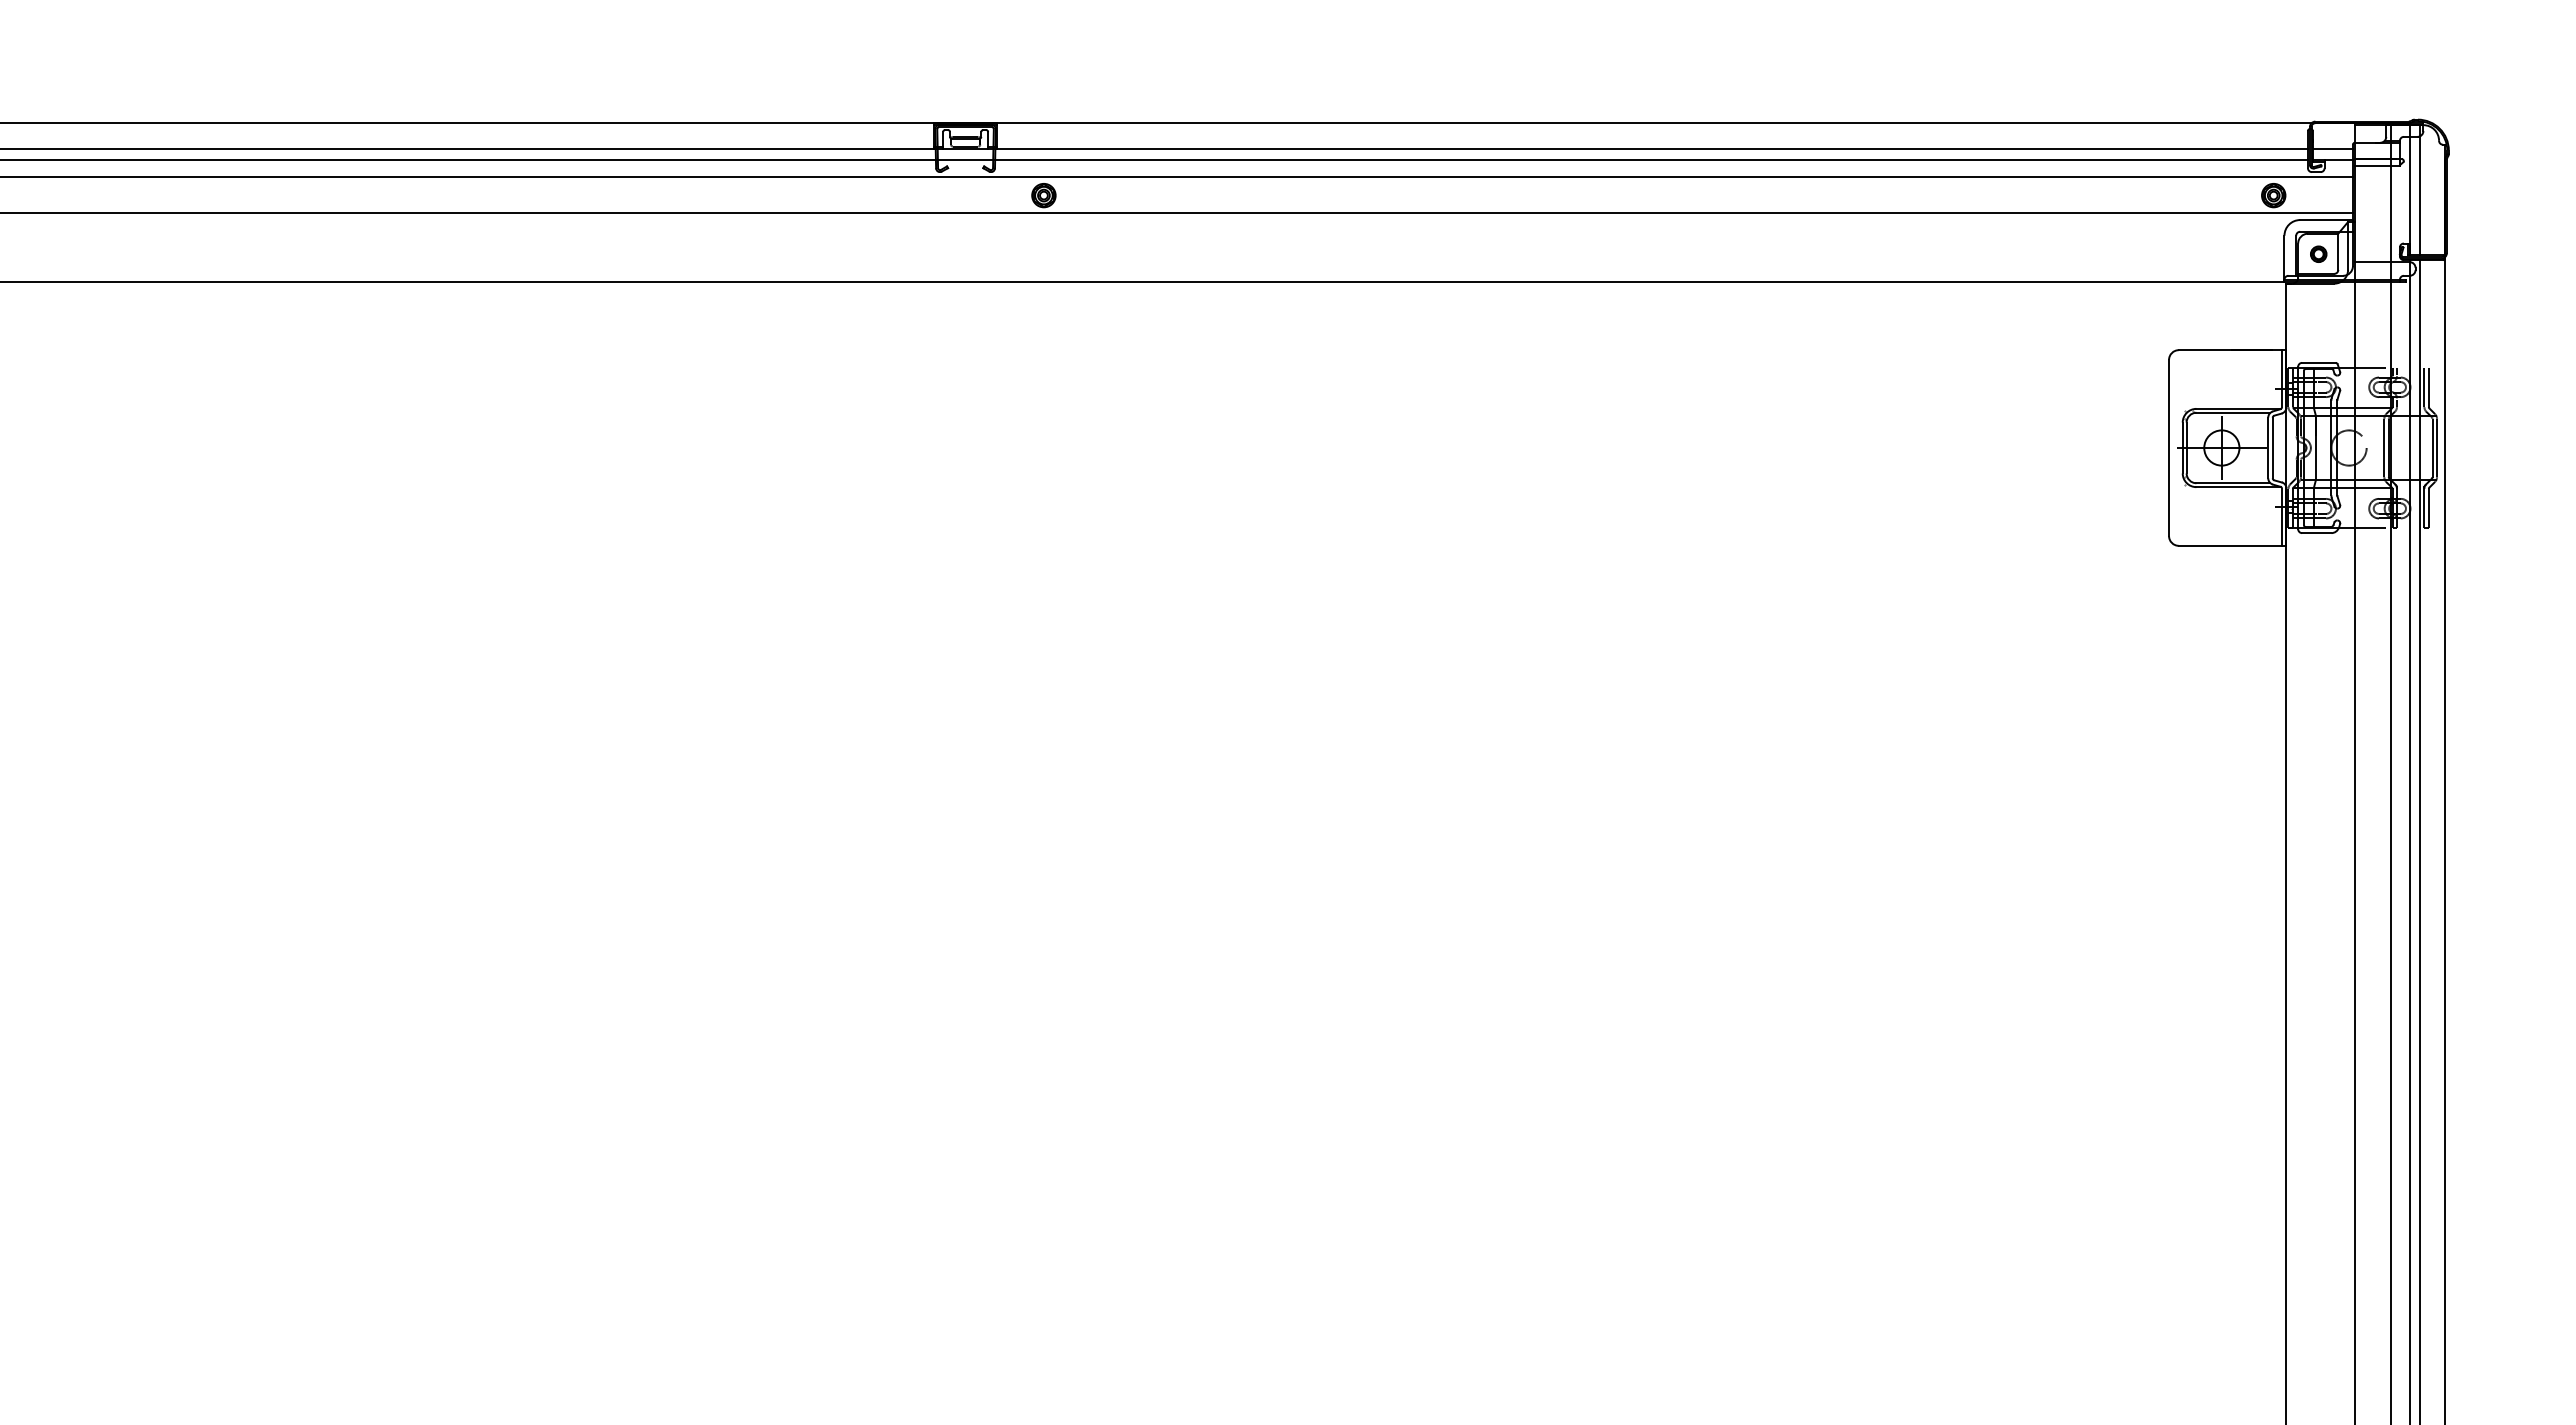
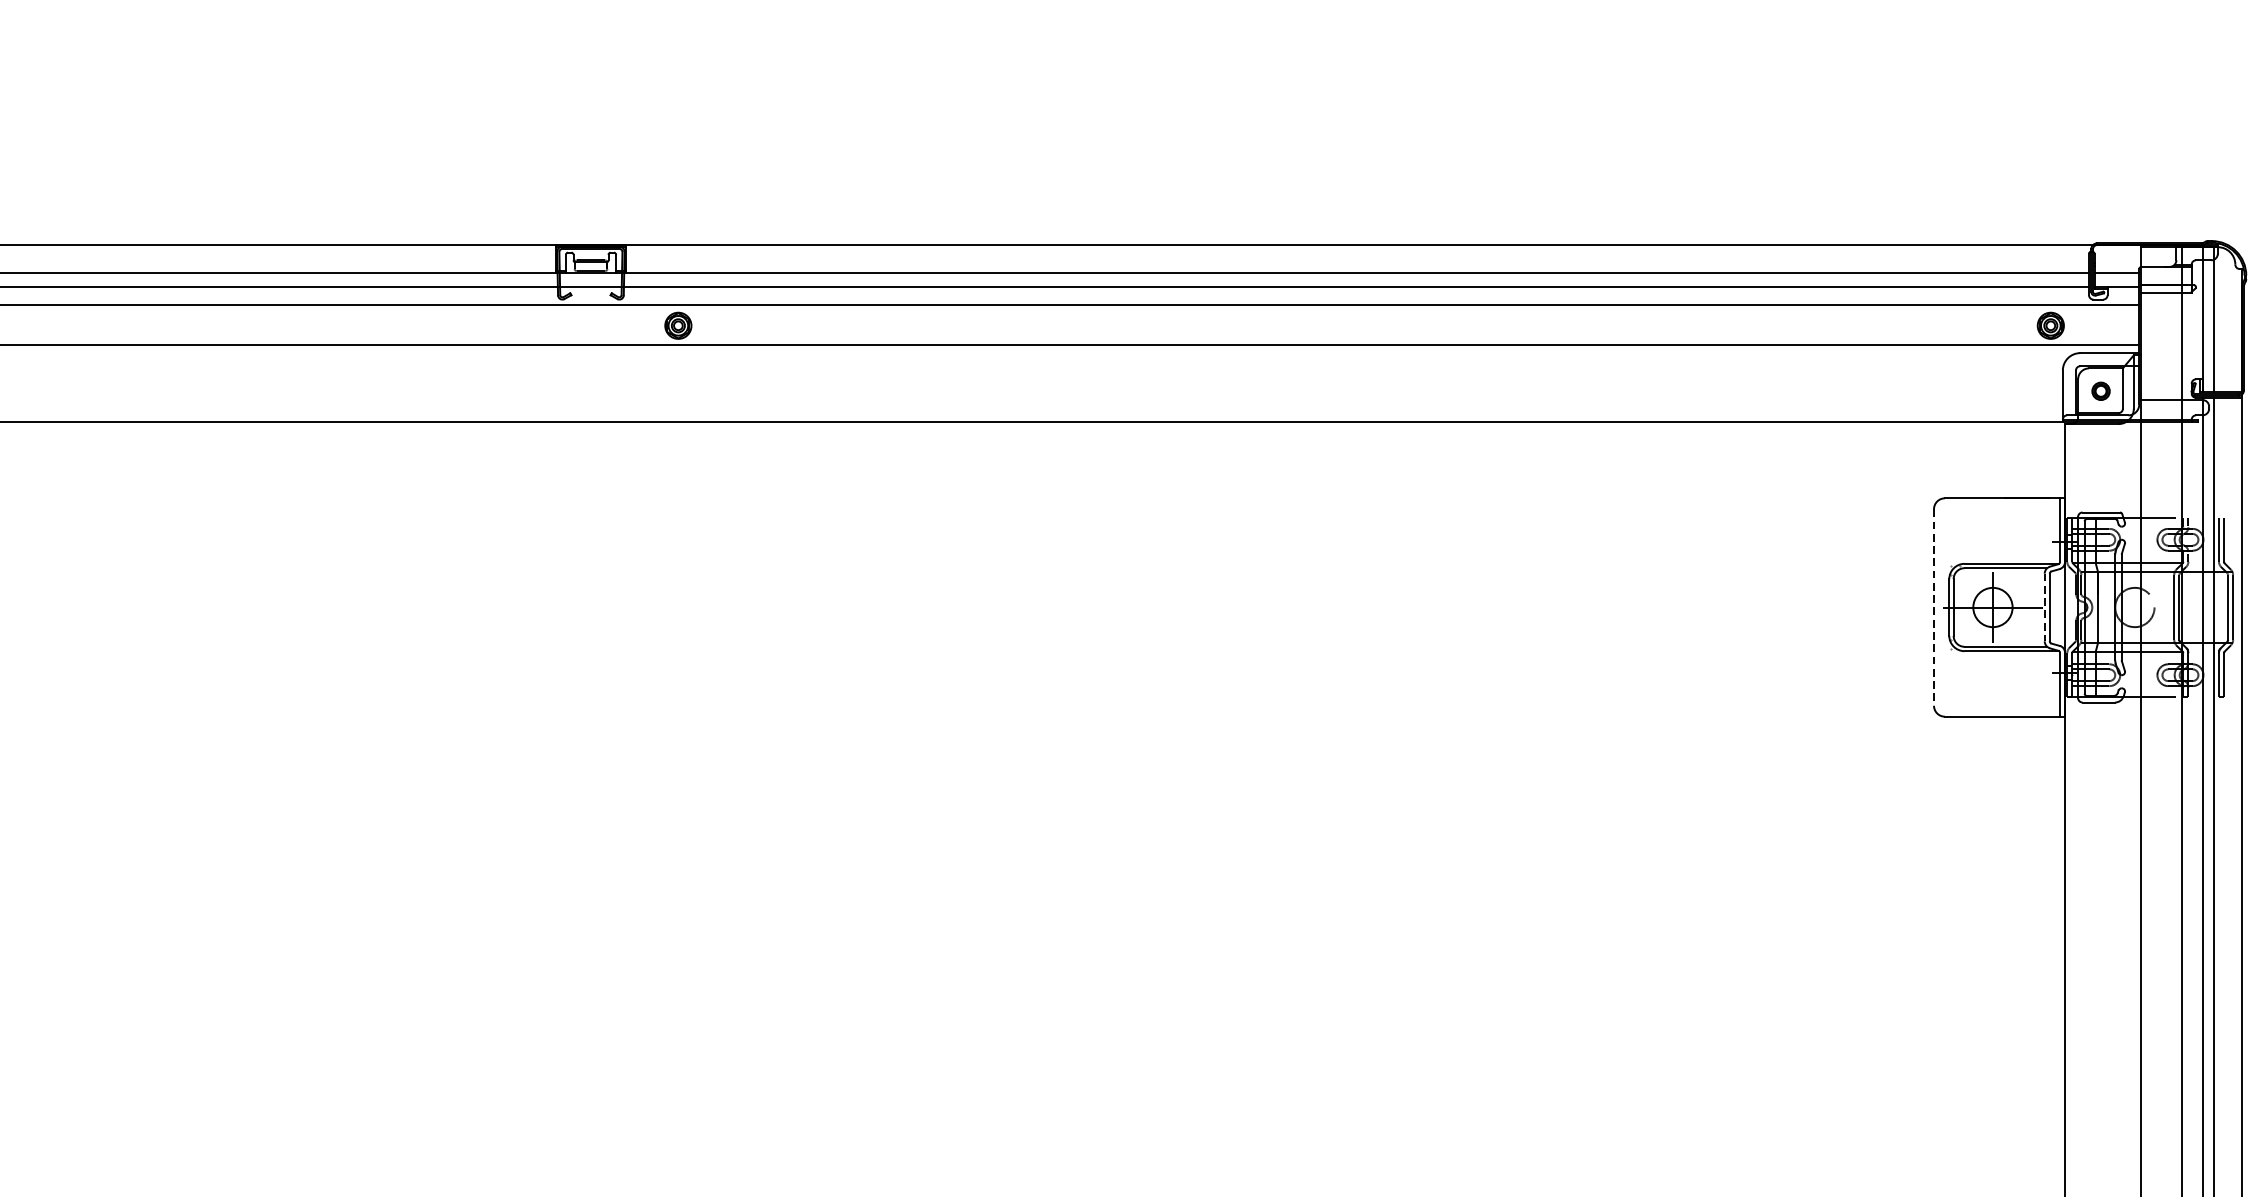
line: (2169, 448) -> (1934, 608), solid -> dashed
line: (2268, 448) -> (2045, 608), solid -> dashed

